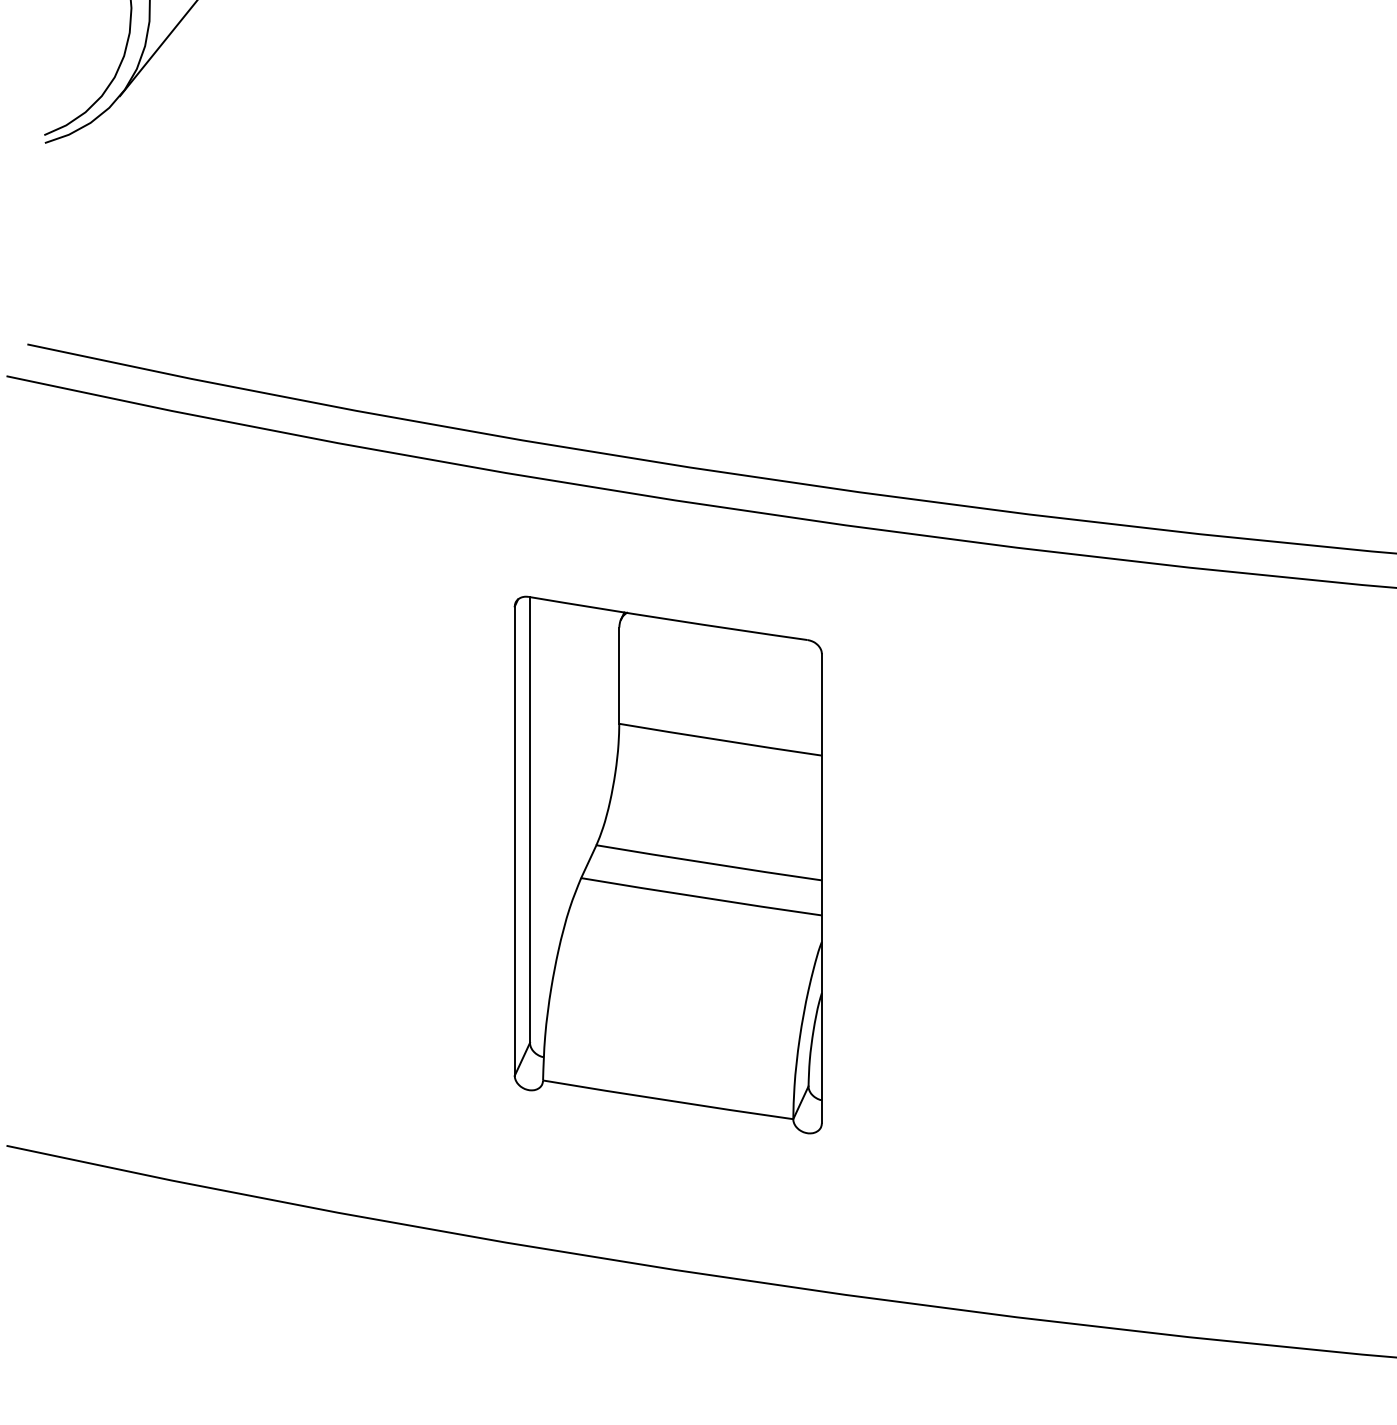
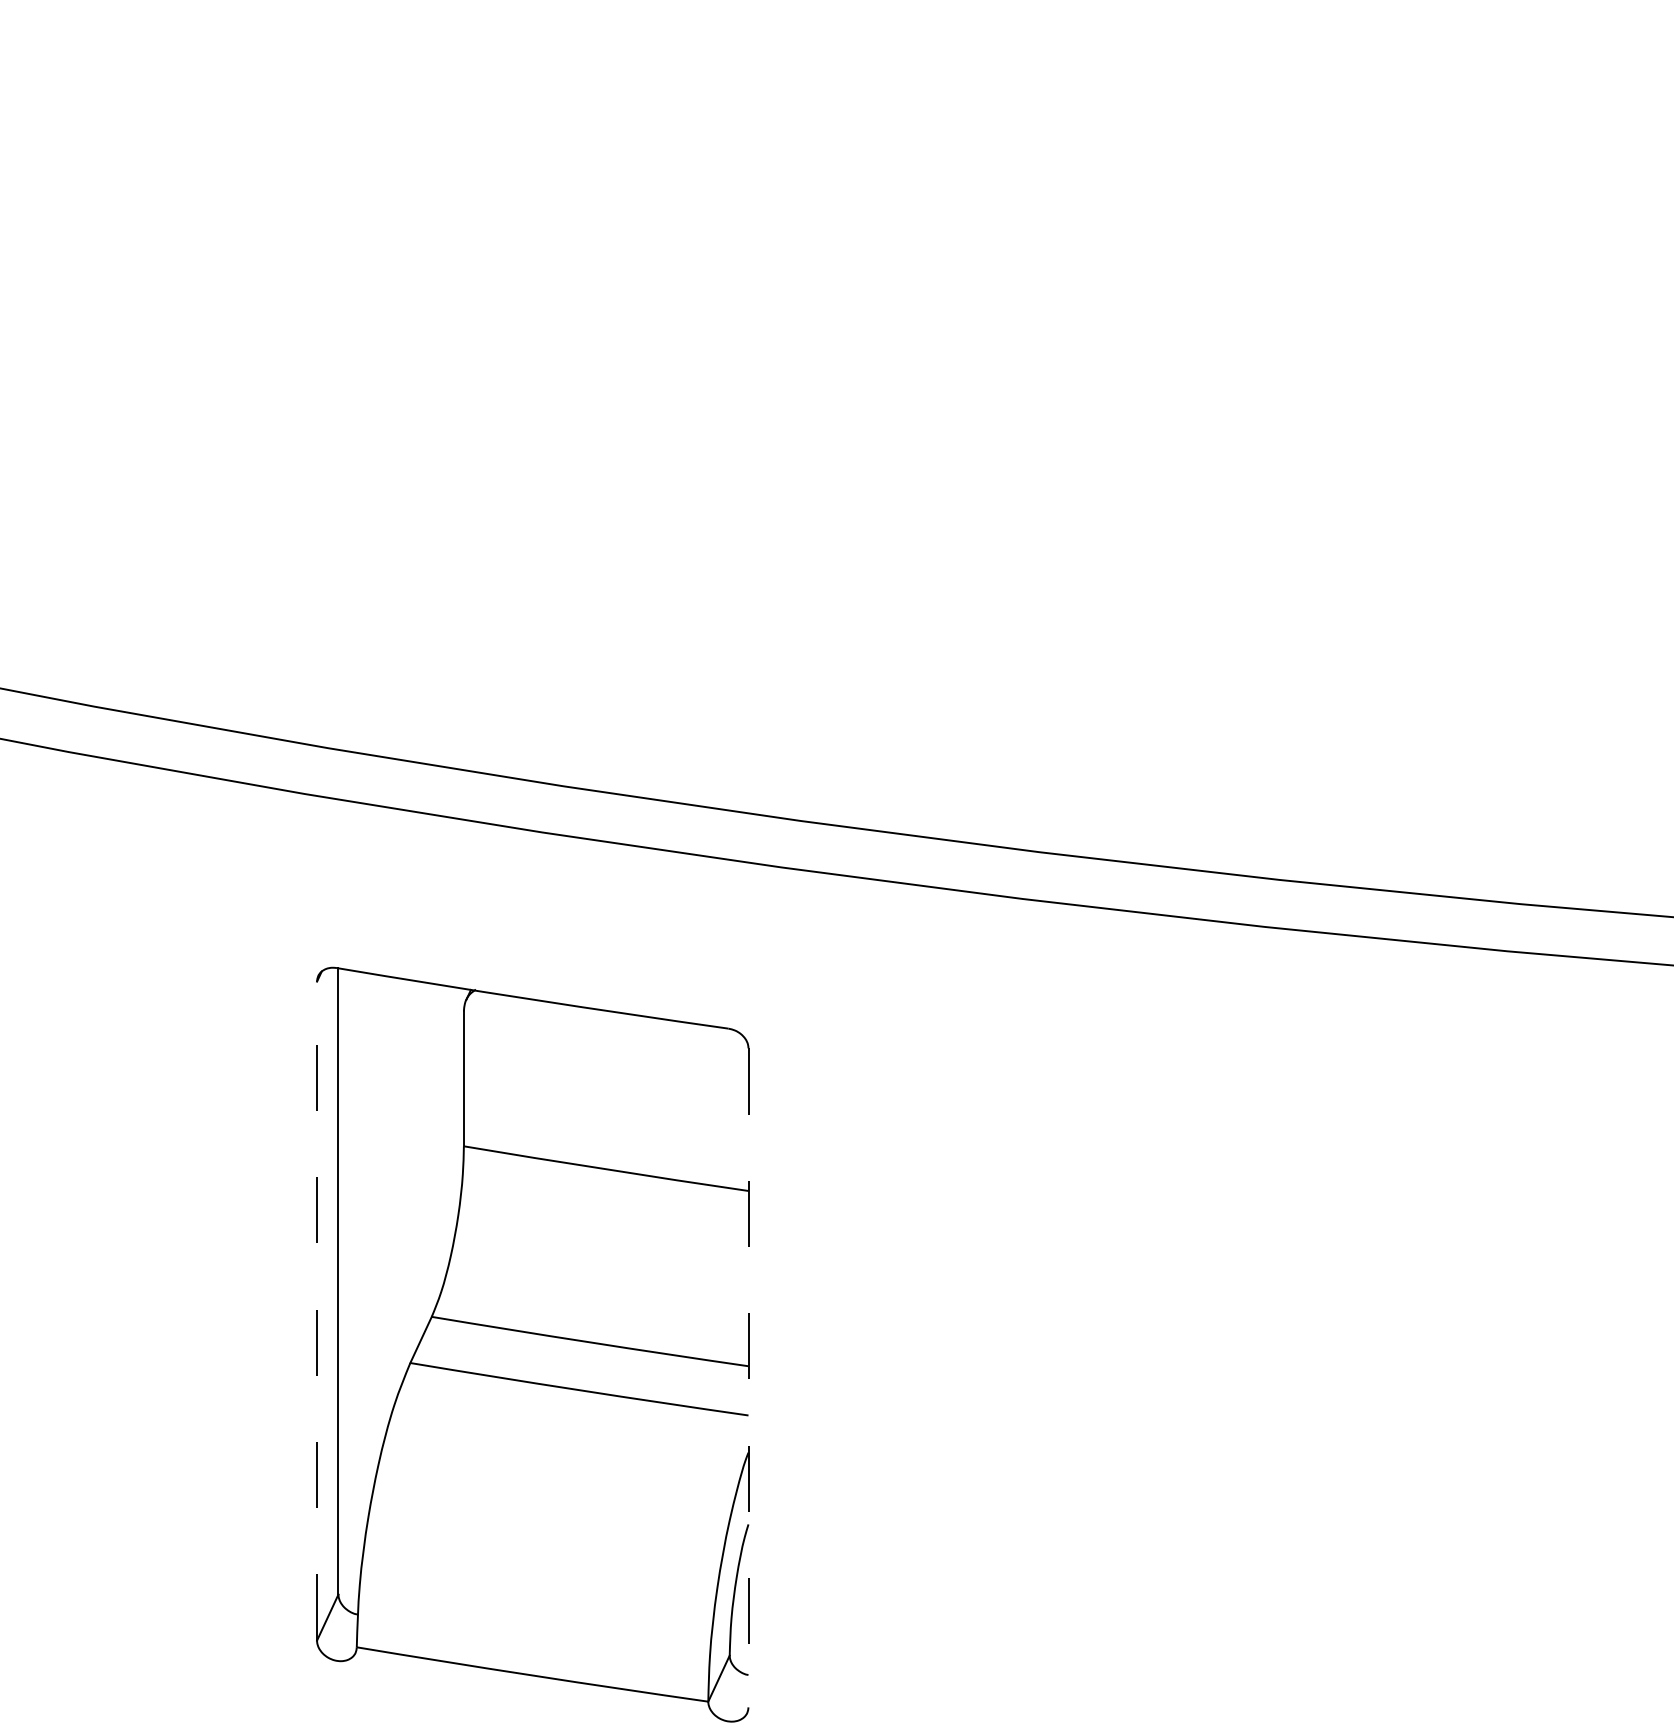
line: (514, 841) -> (316, 1311), solid -> dashed
line: (821, 888) -> (747, 1377), solid -> dashed

